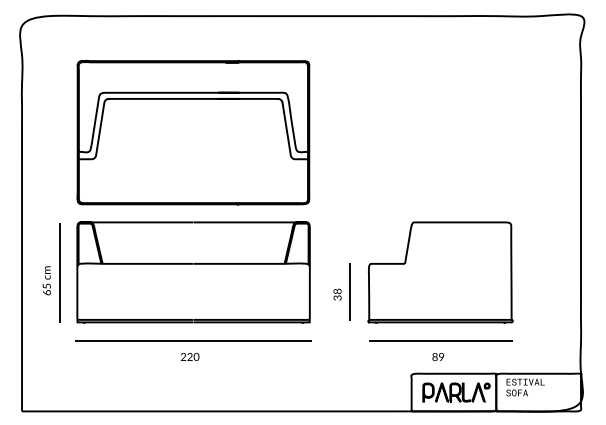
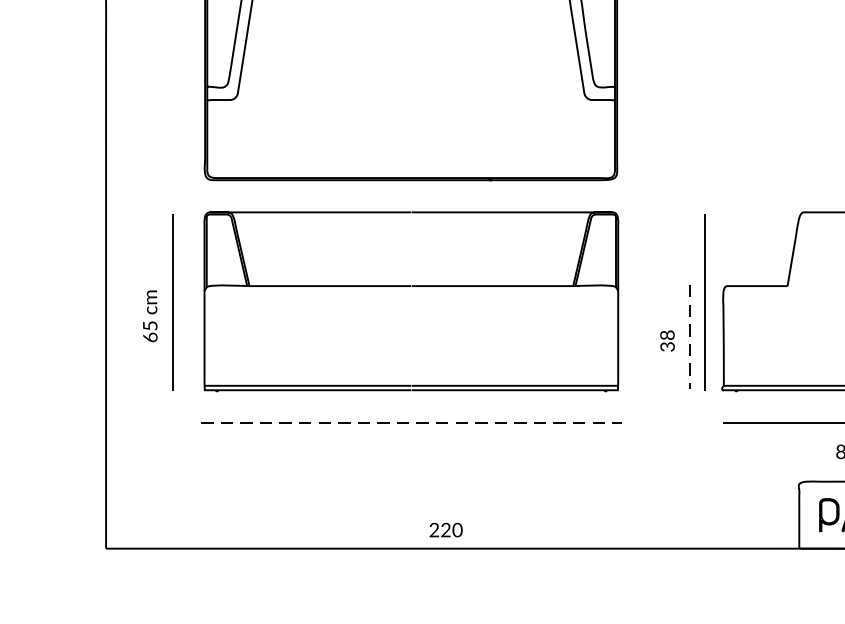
line: (358, 272) -> (704, 301), added
line: (350, 292) -> (690, 337), solid -> dashed
line: (194, 340) -> (412, 422), solid -> dashed
text: (190, 356) -> (446, 529), moved

